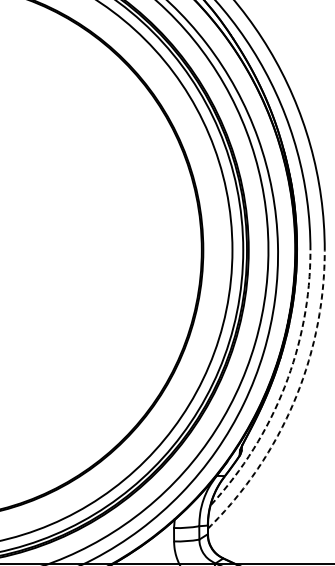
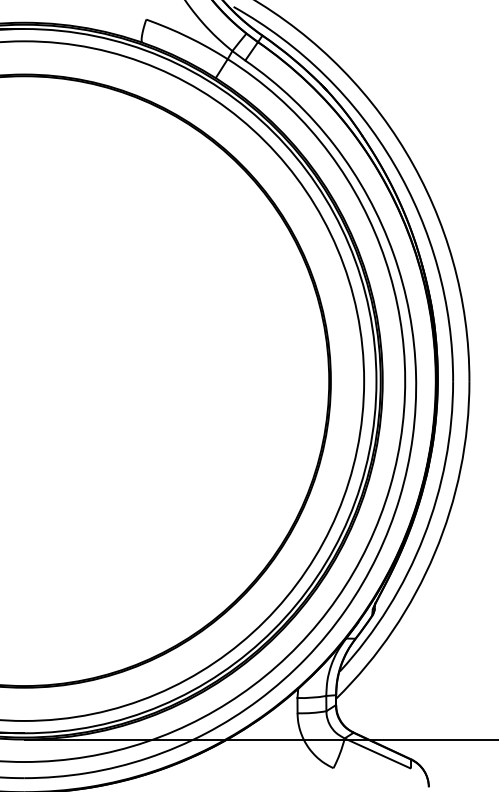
arc: (284, 387) -> (423, 537), dashed -> solid
arc: (294, 401) -> (434, 553), dashed -> solid

